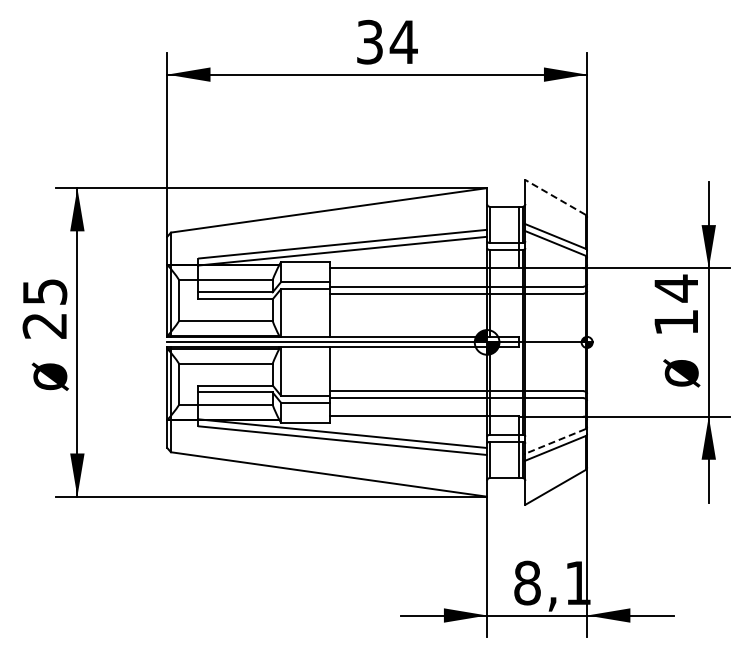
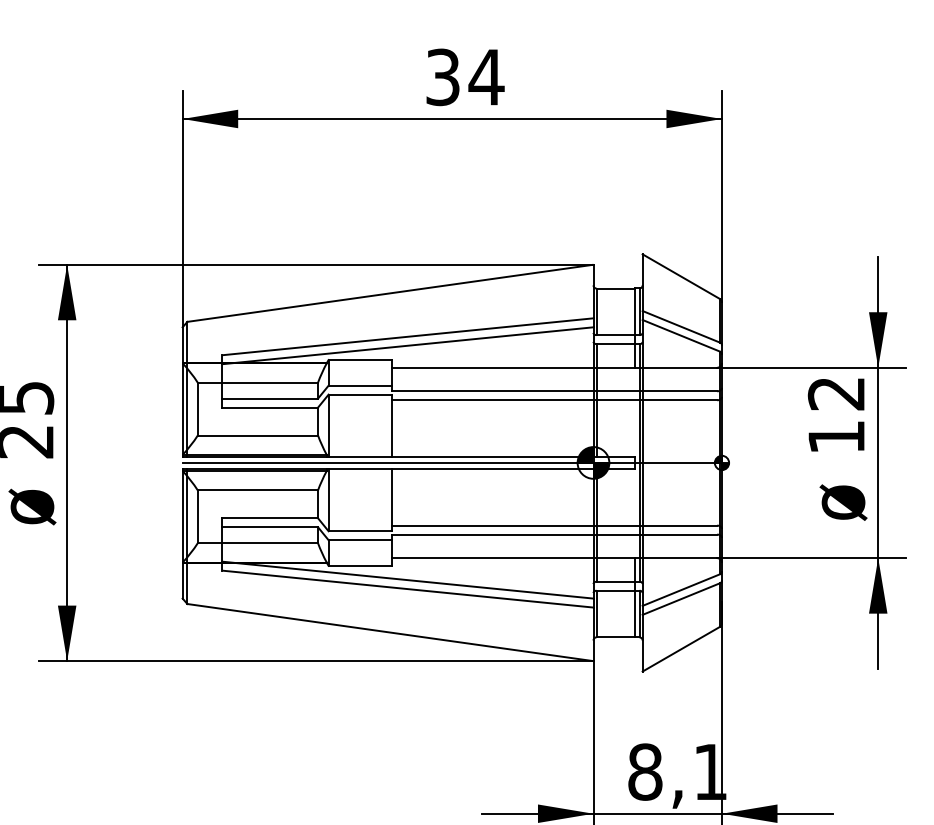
line: (555, 197) -> (681, 276), dashed -> solid
text: (675, 288) -> (835, 393), 14 -> 12
line: (555, 441) -> (681, 590), dashed -> solid

